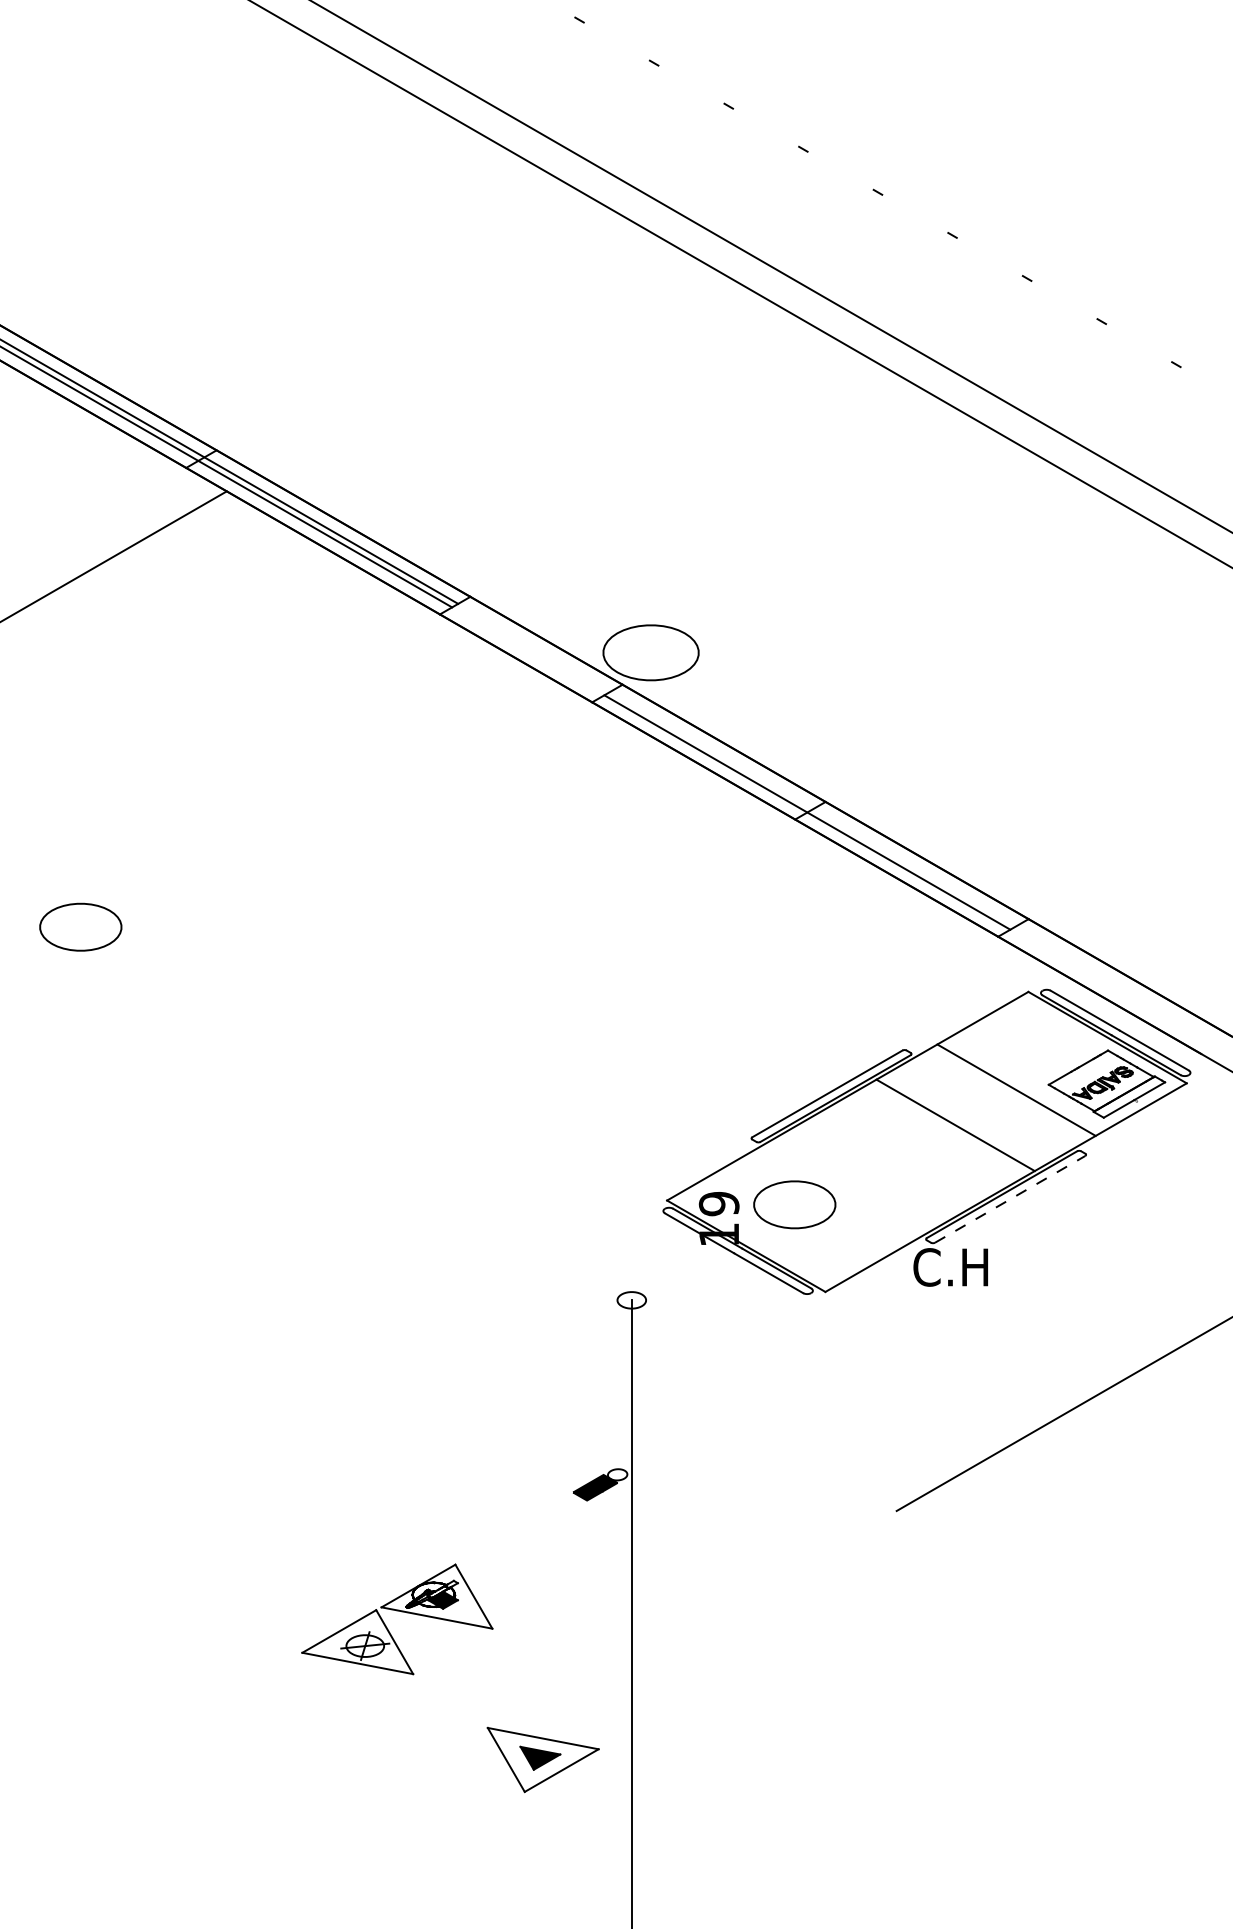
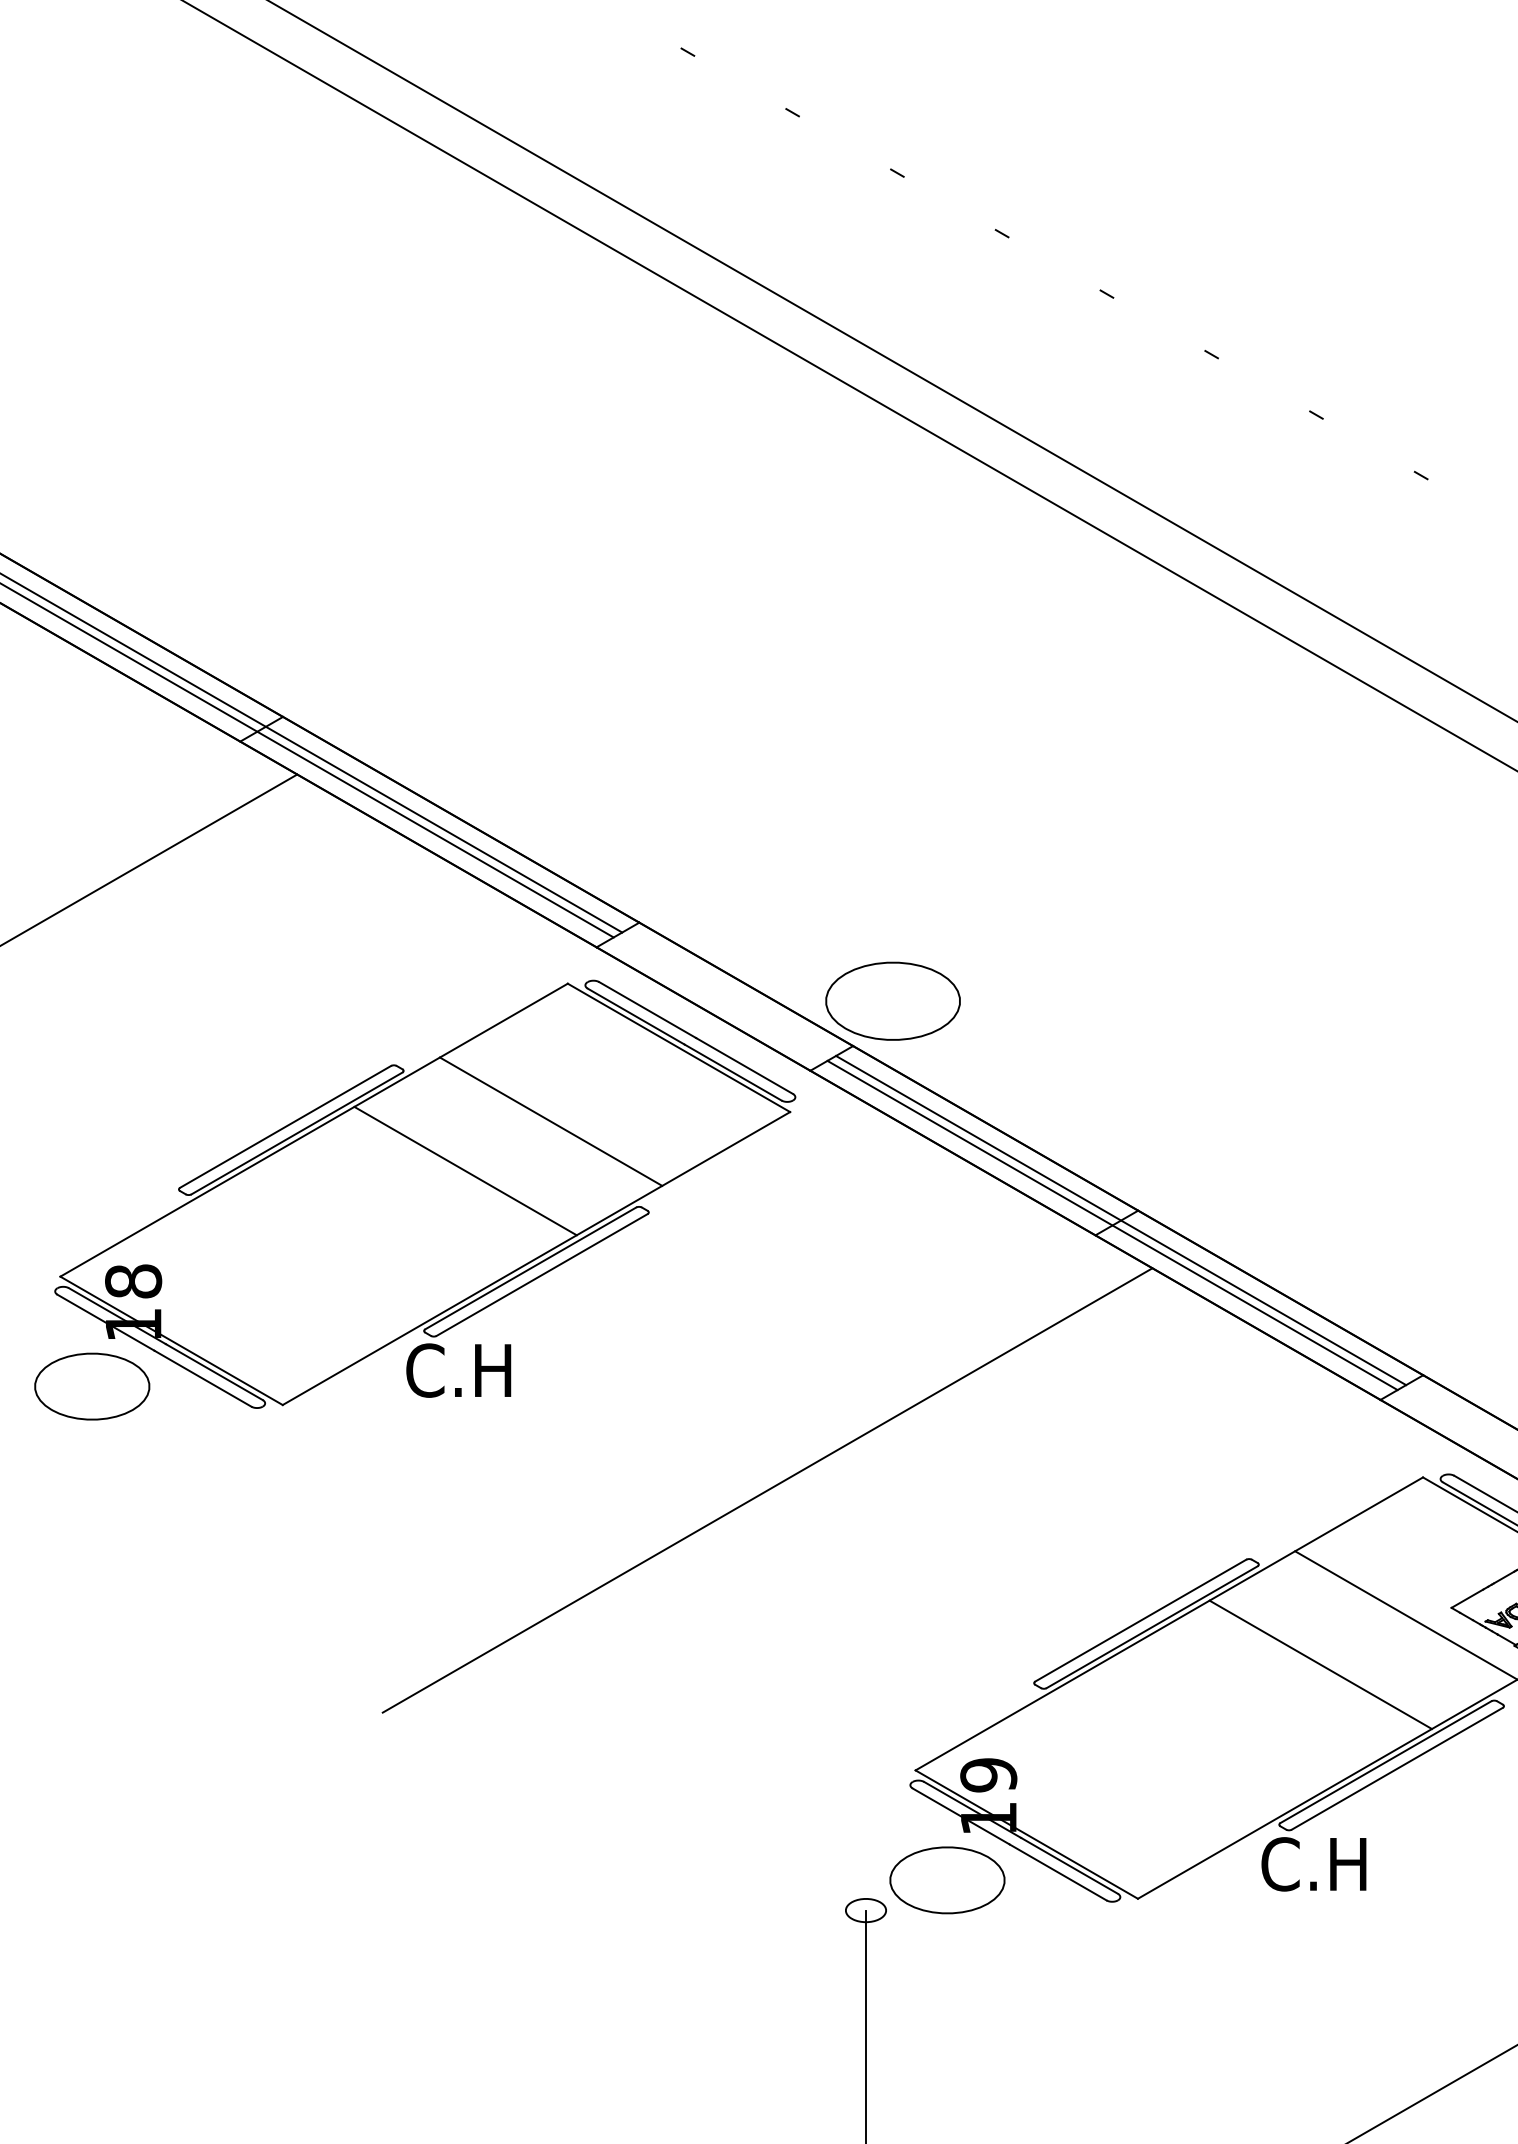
part: (317, 790) -> (424, 1194), added
line: (813, 808) -> (1121, 1219), added
line: (561, 1000) -> (767, 1489), added
line: (1010, 1199) -> (1397, 1768), dashed -> solid
part: (794, 1204) -> (947, 1879), moved

